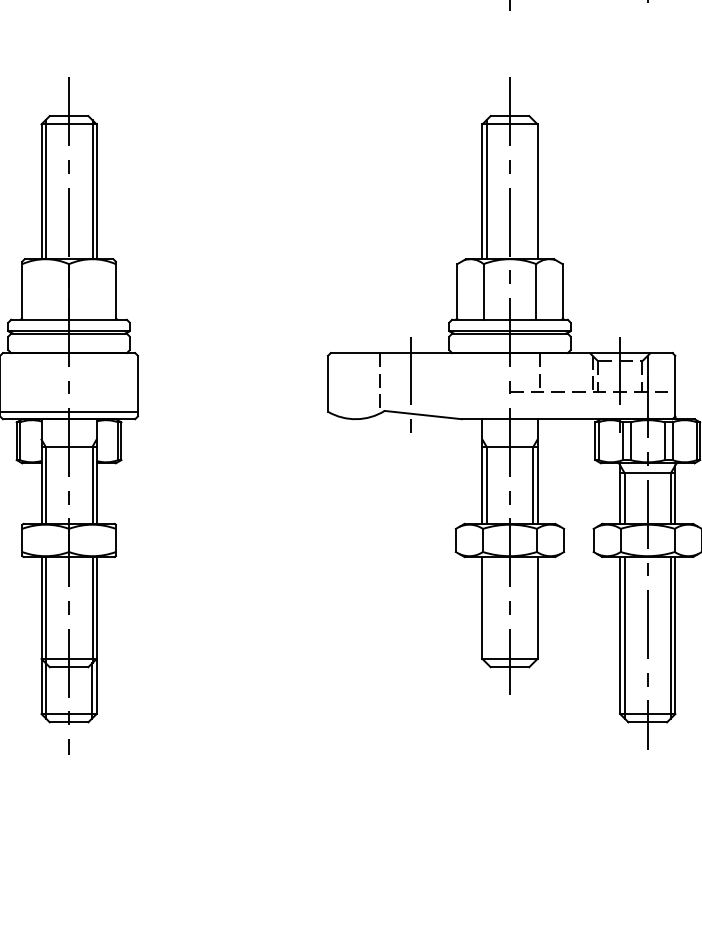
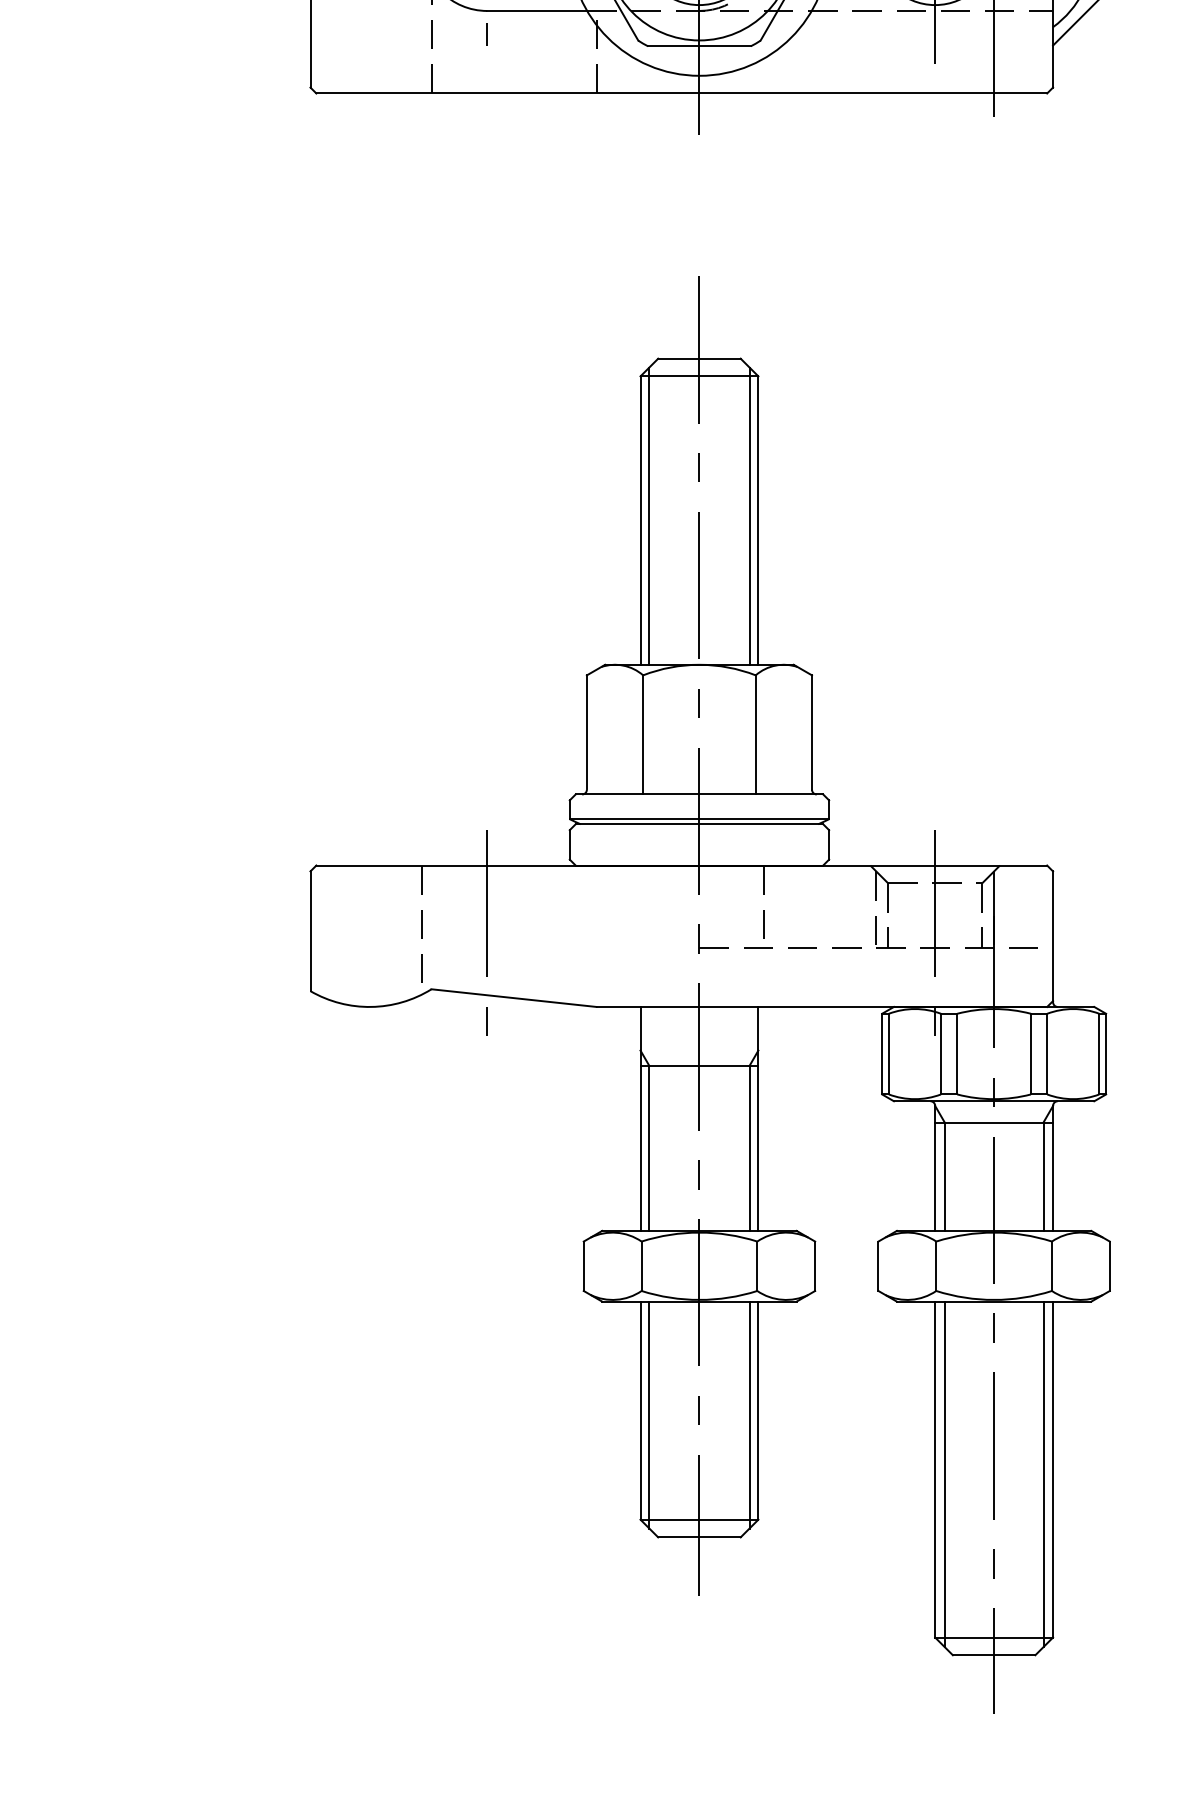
line: (533, 189) -> (749, 515), added
line: (486, 609) -> (649, 1413), added
line: (533, 609) -> (749, 1413), added

